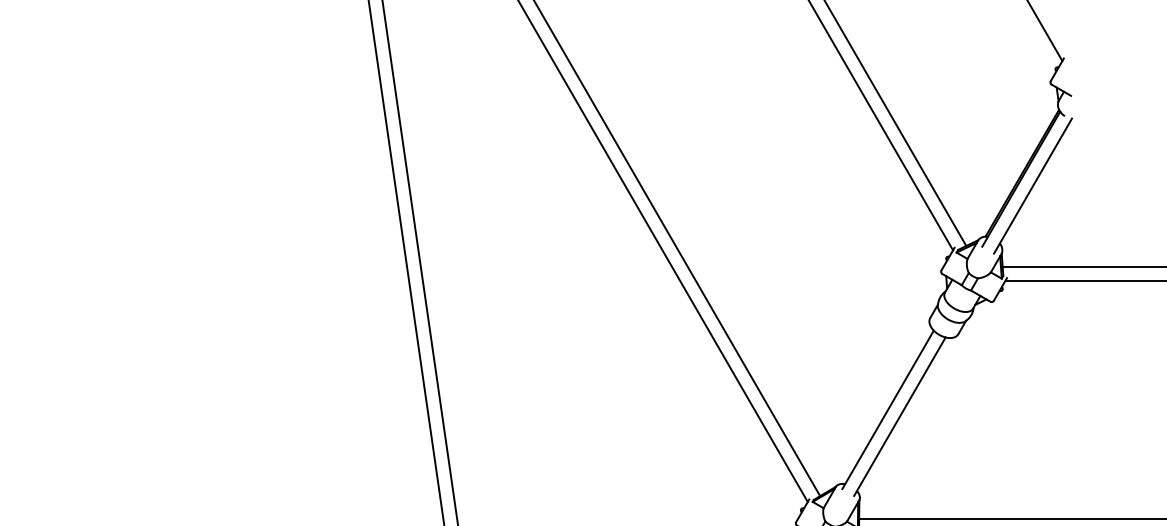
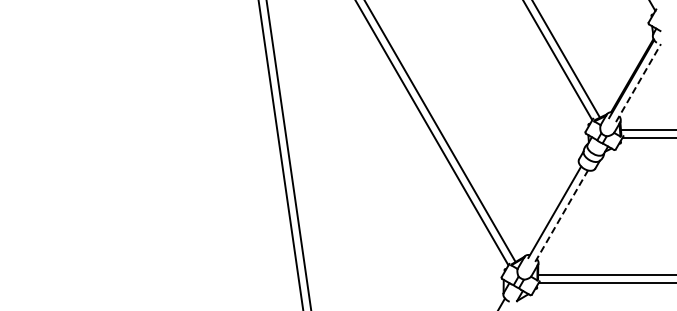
line: (1033, 186) -> (638, 83), solid -> dashed
line: (899, 417) -> (561, 216), solid -> dashed

